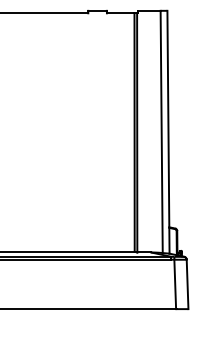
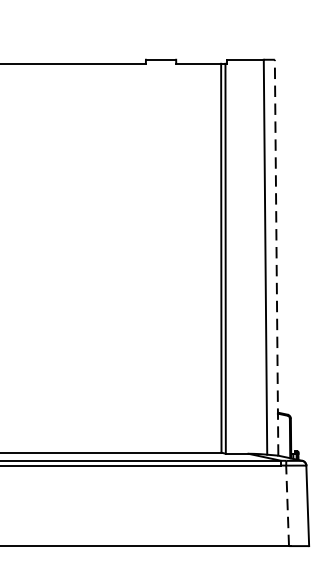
line: (168, 131) -> (276, 256), solid -> dashed
line: (175, 284) -> (288, 505), solid -> dashed

